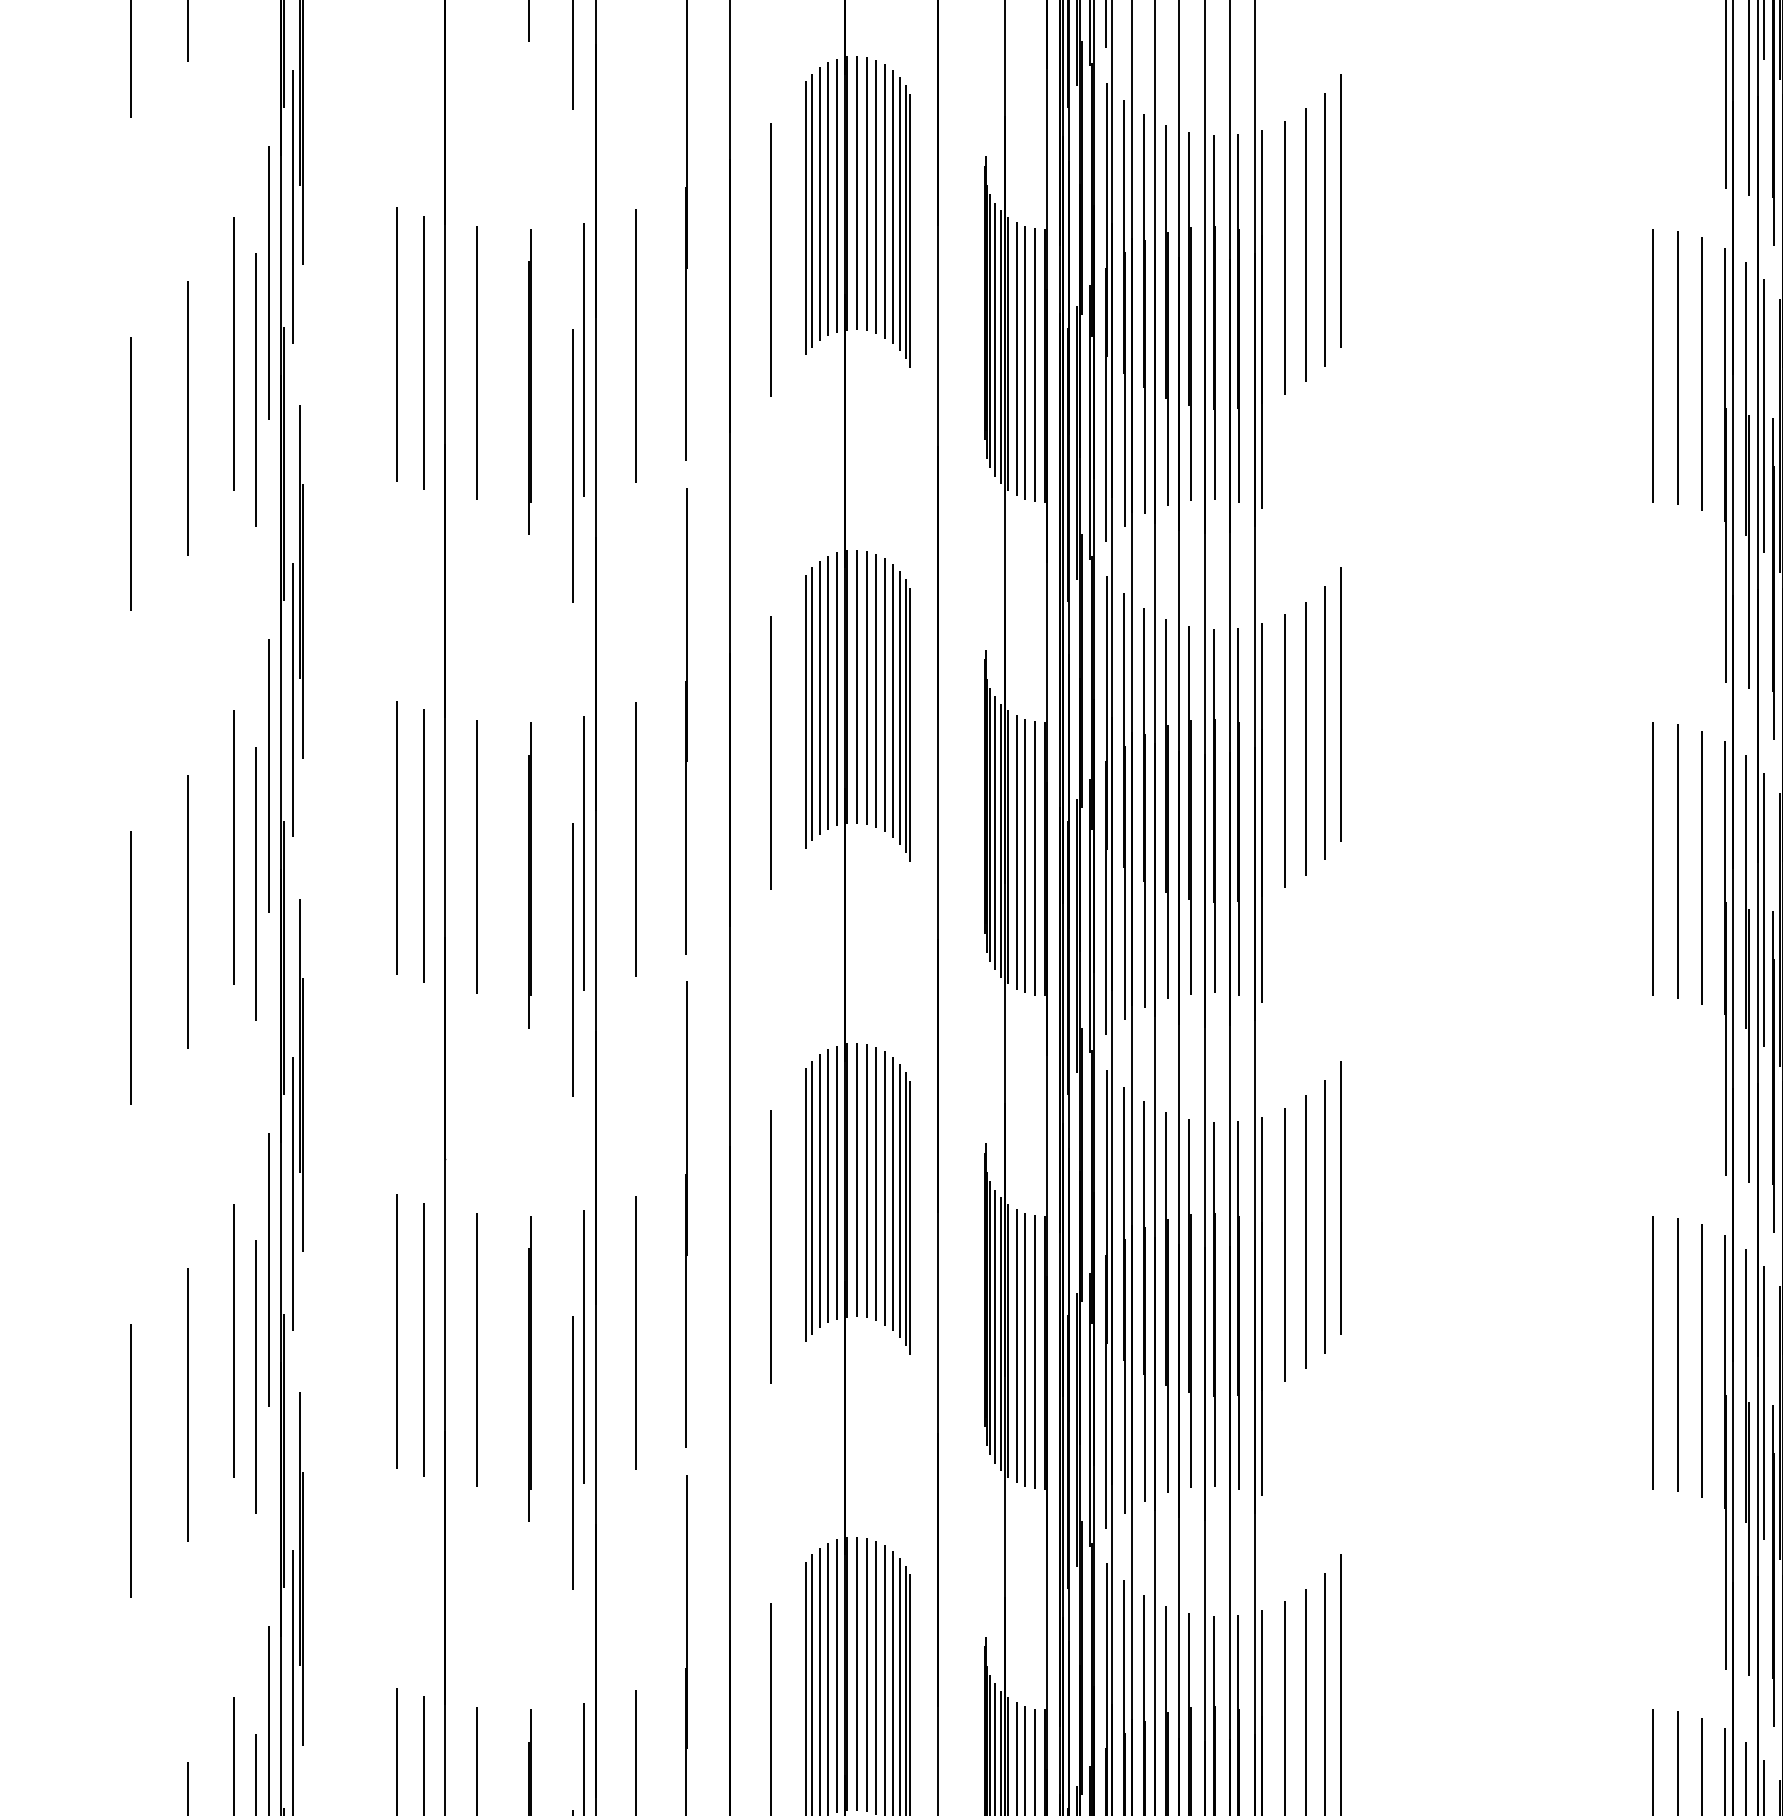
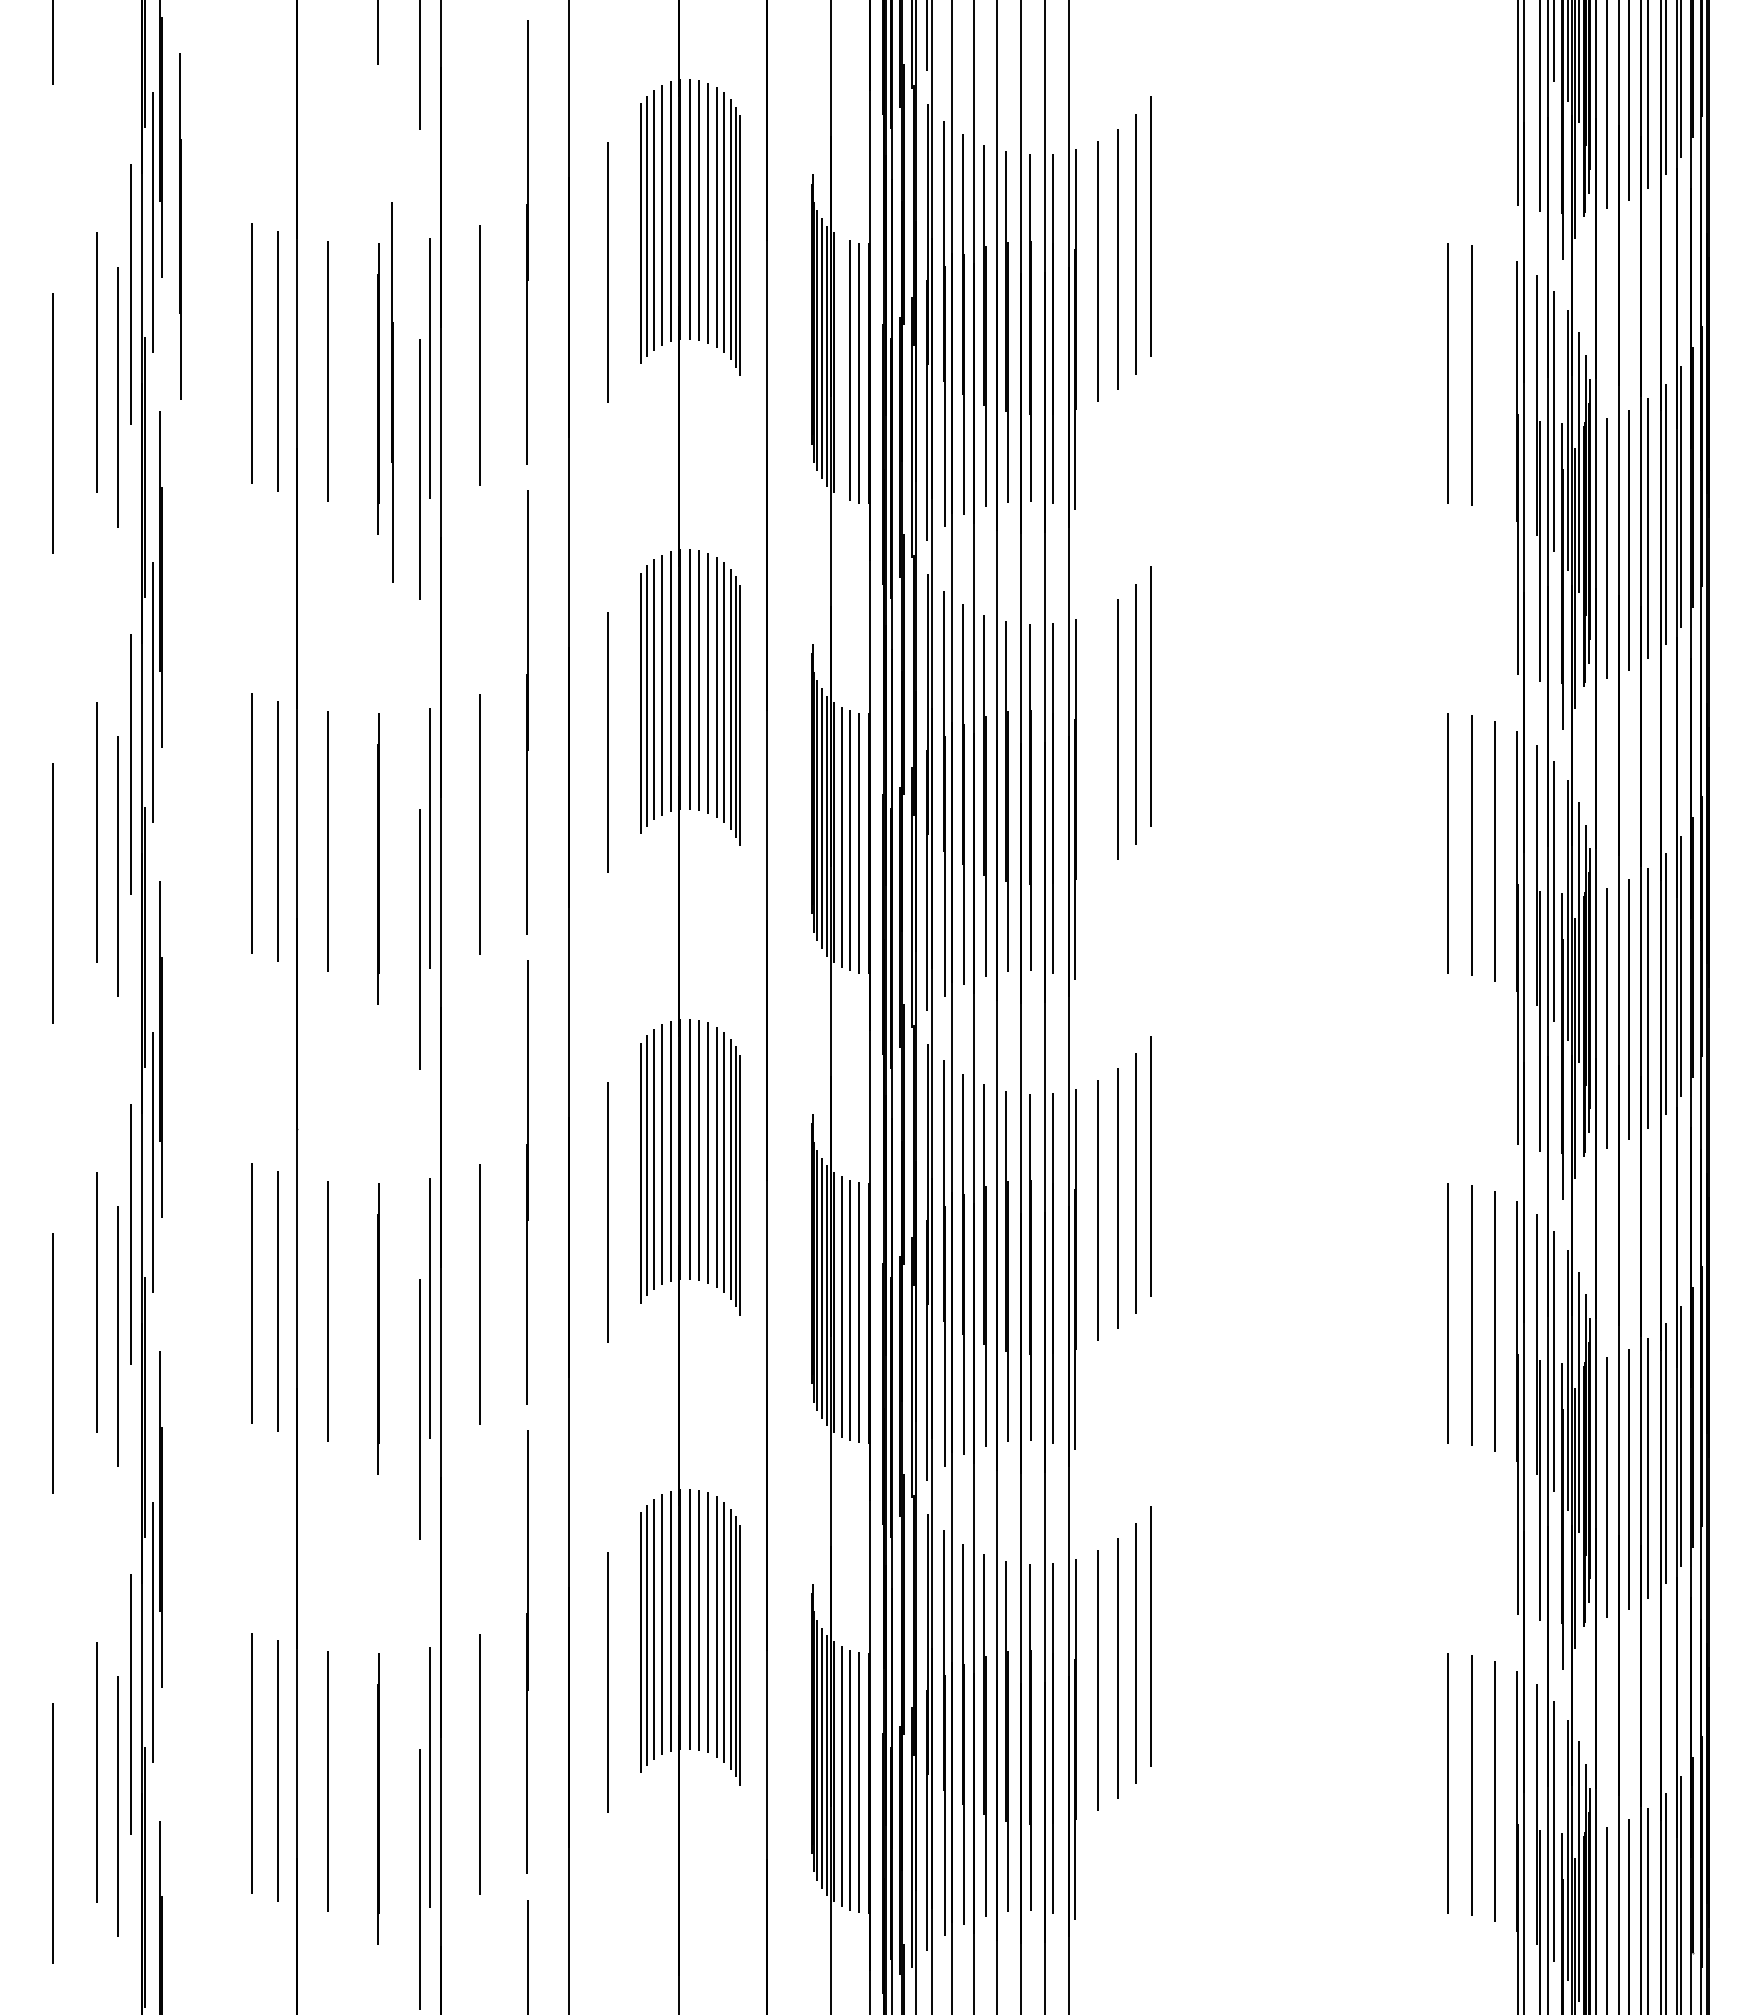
line: (321, 211) -> (180, 226), added
line: (1016, 358) -> (841, 366), removed
line: (1701, 373) -> (1494, 381), removed
line: (544, 385) -> (392, 392), added
line: (1285, 750) -> (1097, 740), removed

